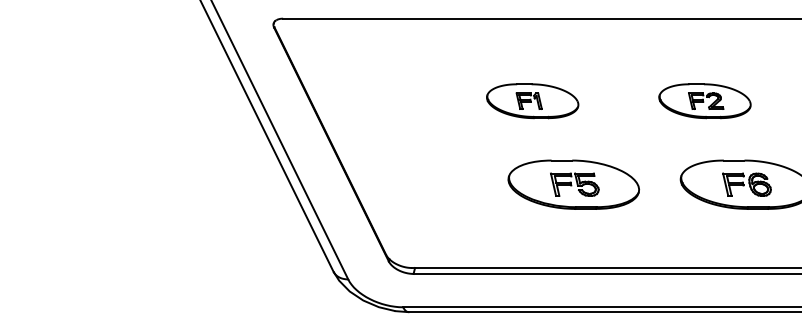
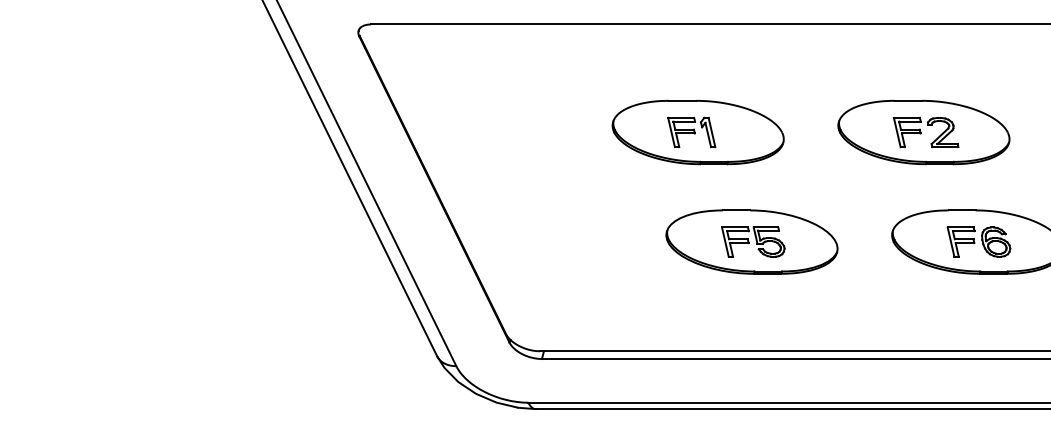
part: (532, 101) -> (697, 133), size x1.43
part: (704, 101) -> (923, 133), size x1.43

